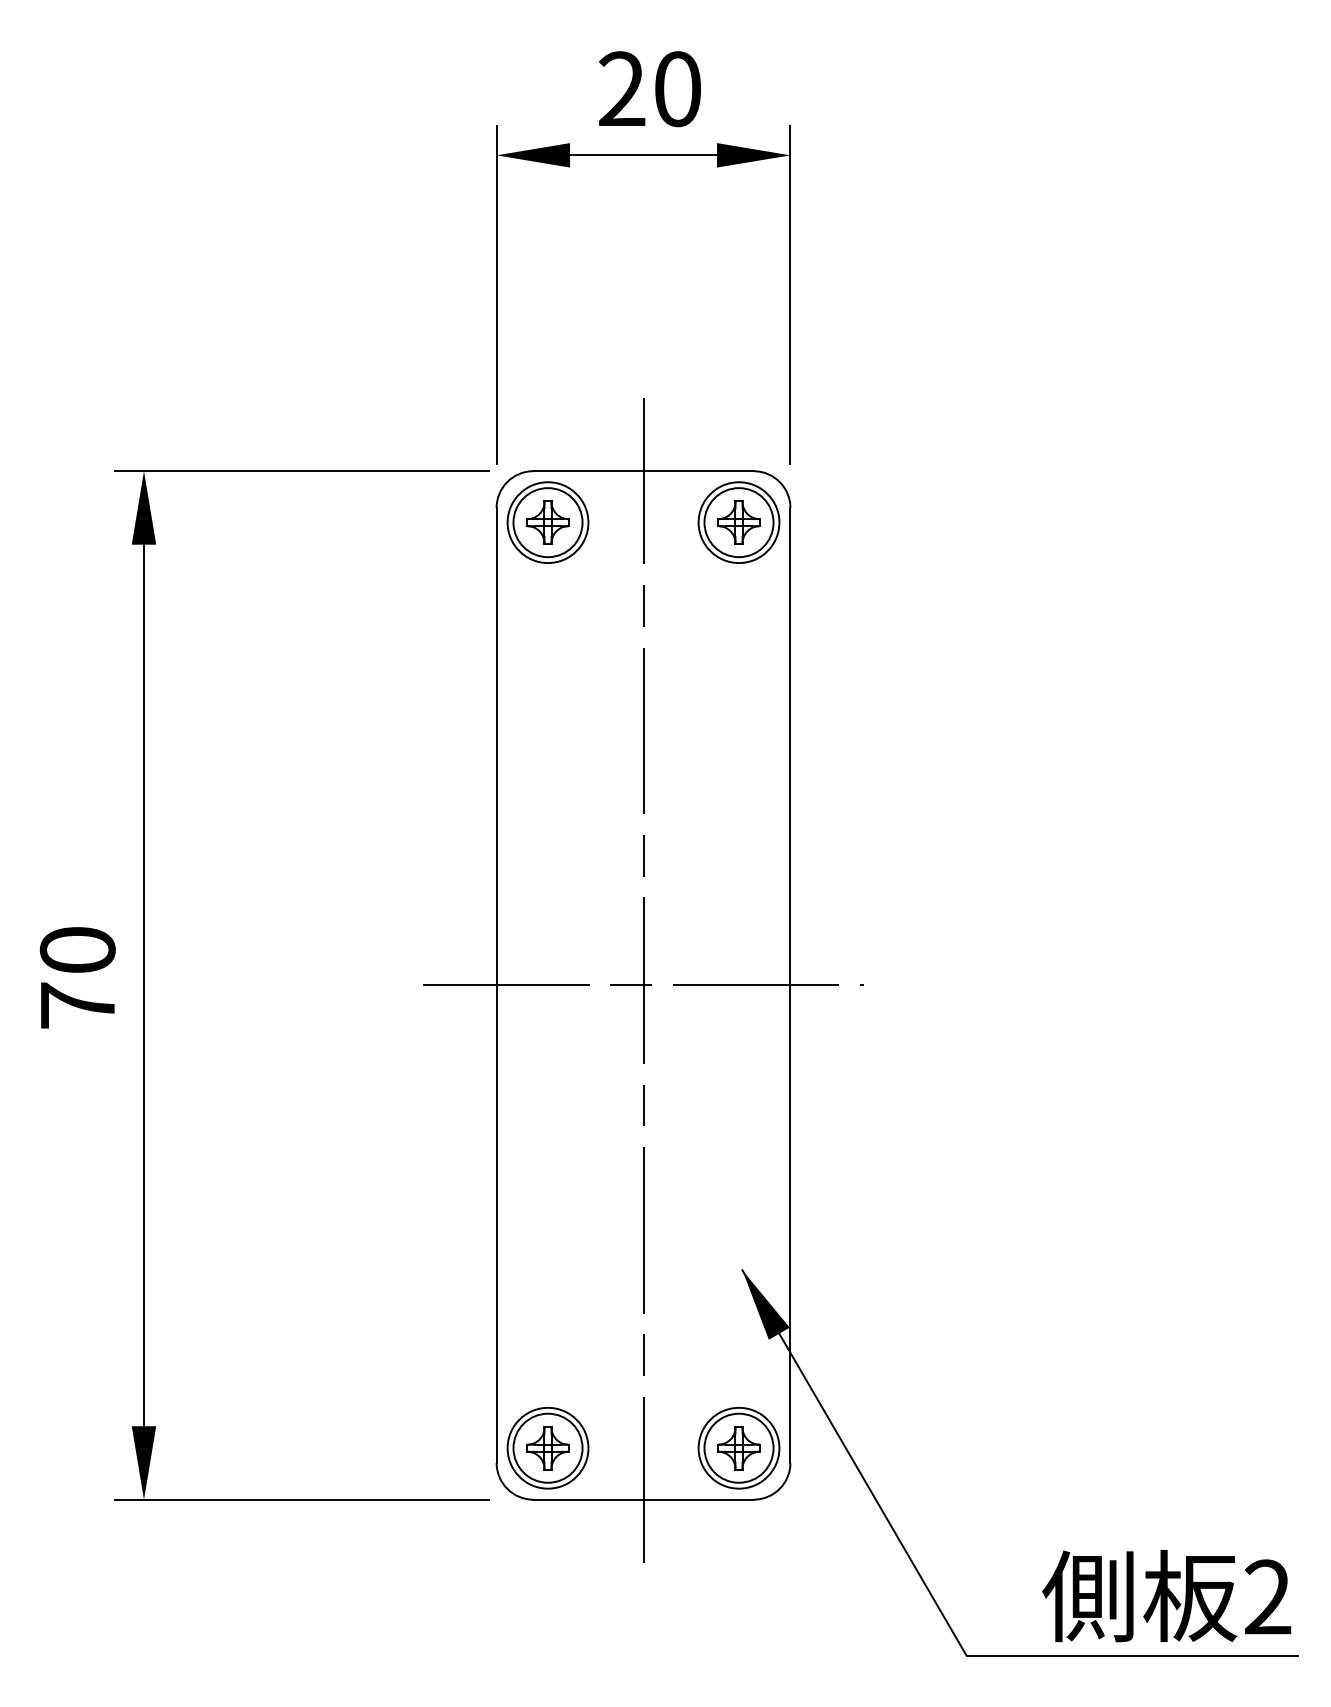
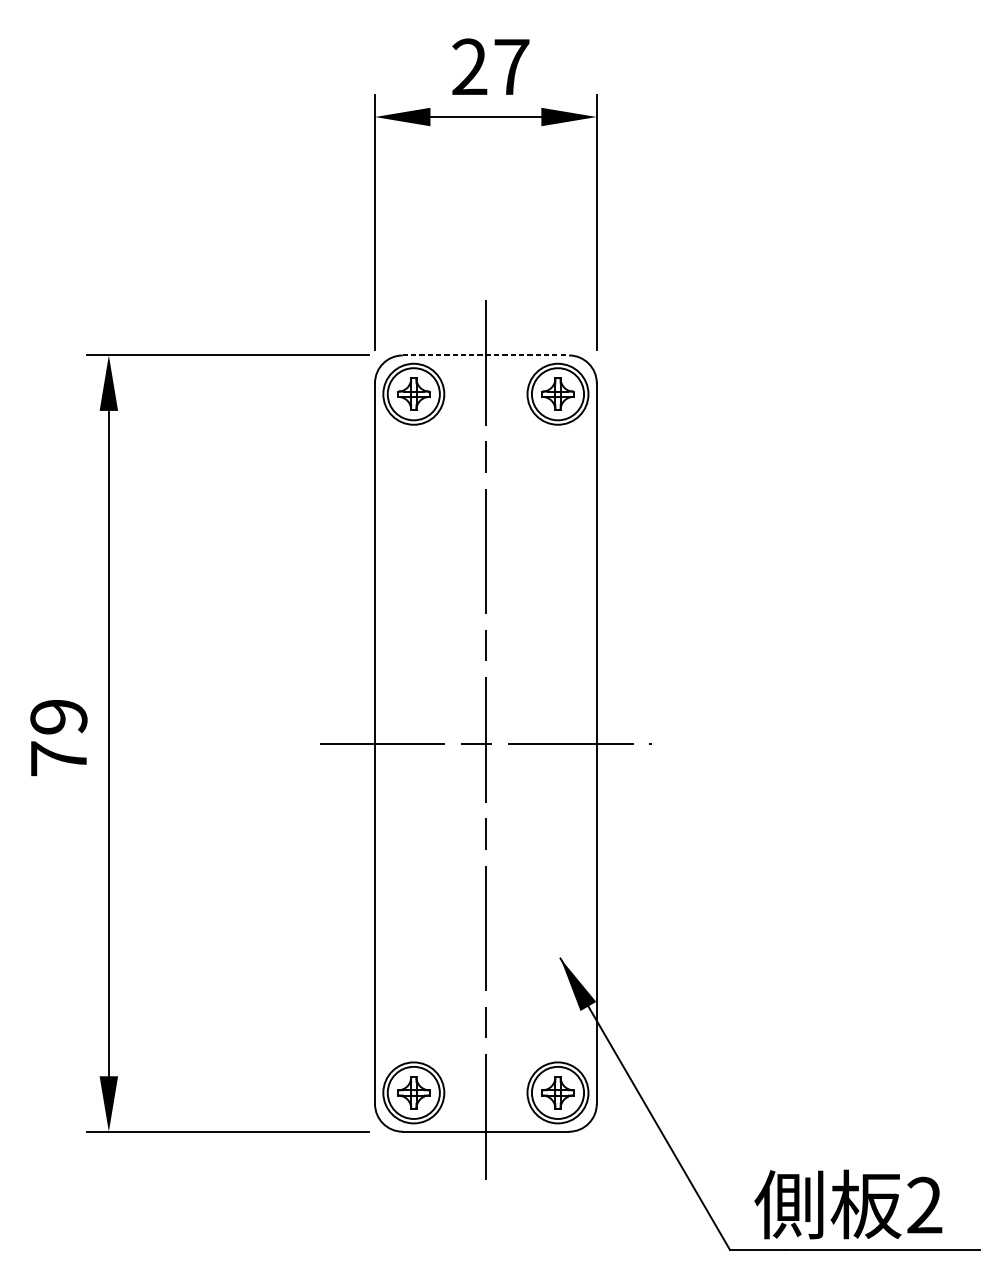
text: (678, 89) -> (512, 67), 20 -> 27
line: (644, 471) -> (486, 355), solid -> dashed
text: (77, 950) -> (58, 717), 70 -> 79
text: (1166, 1596) -> (848, 1204), moved

